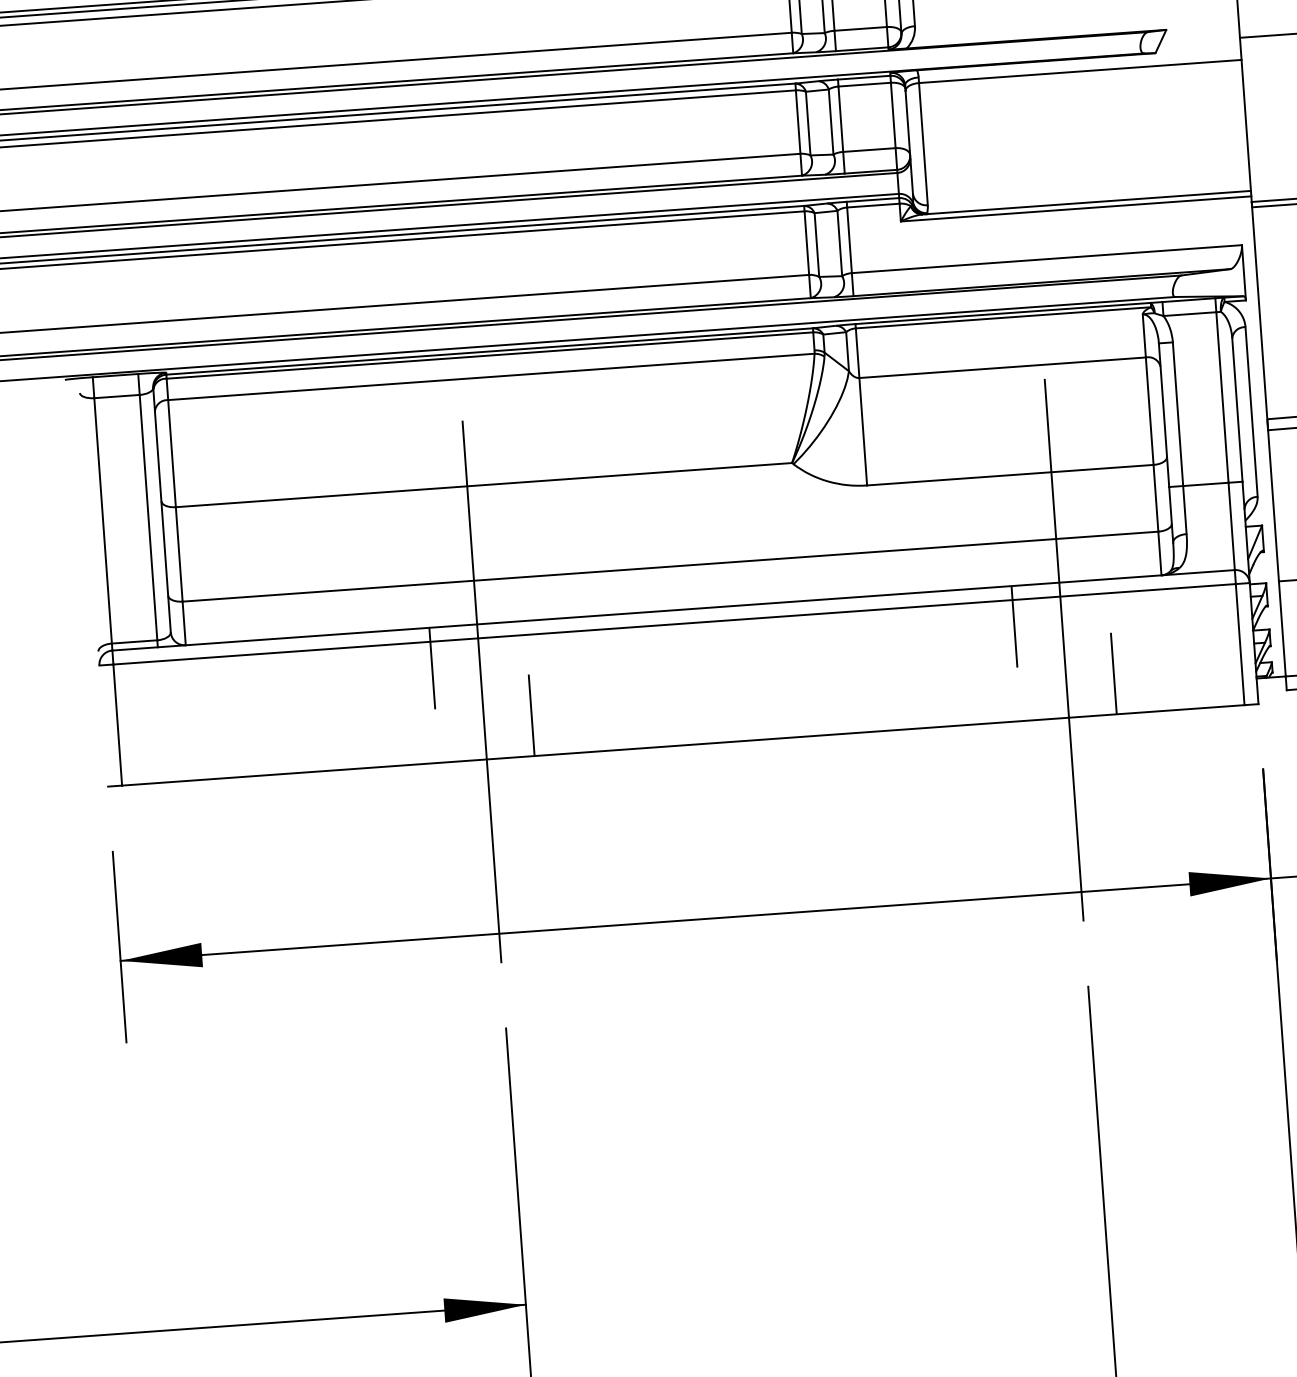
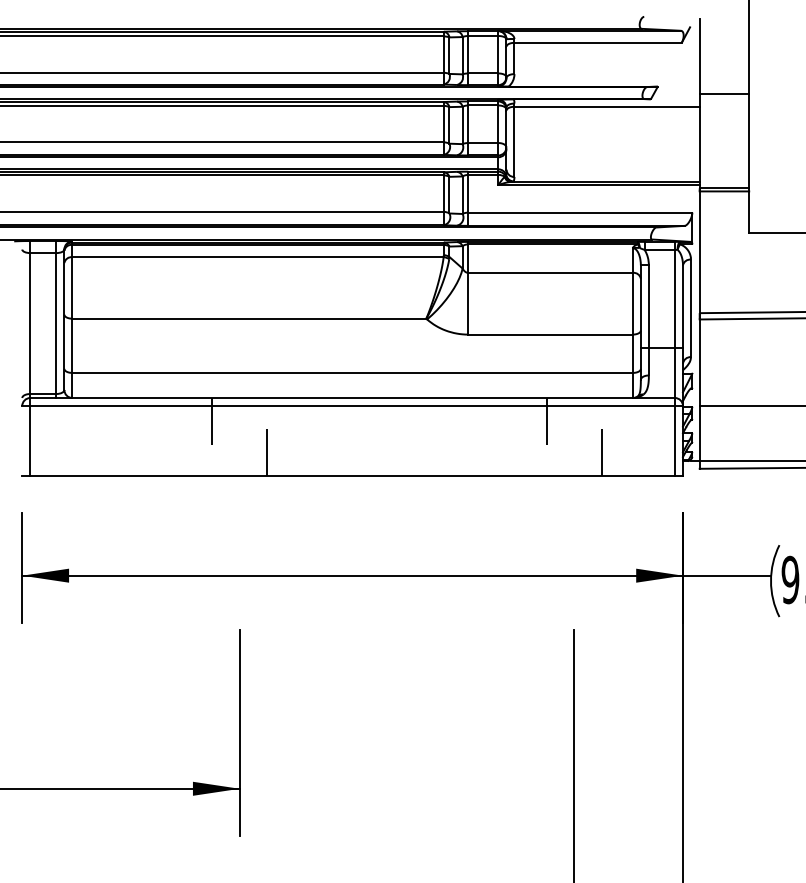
line: (1064, 649) -> (574, 436), removed
line: (481, 691) -> (239, 436), removed

